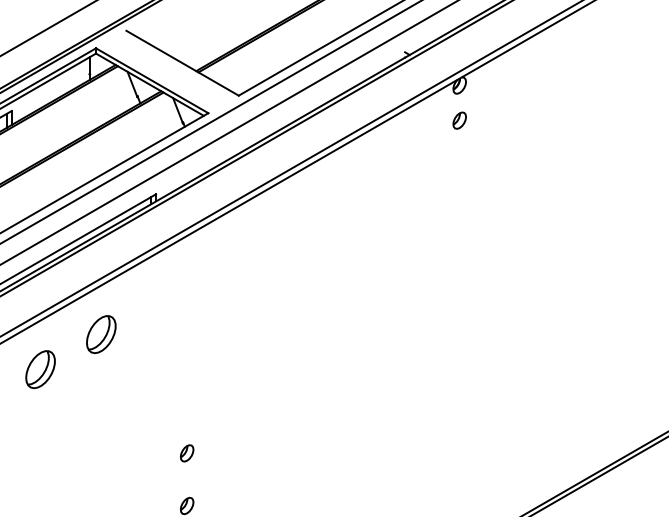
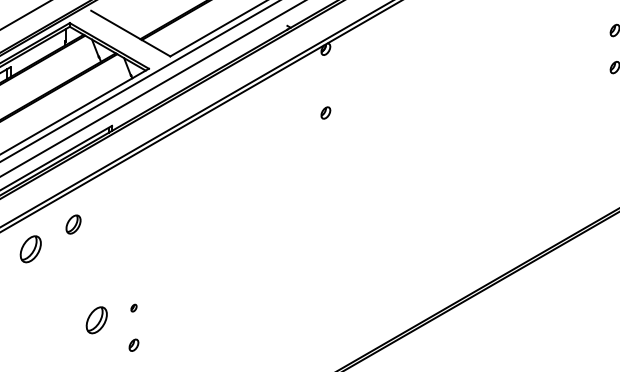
part: (459, 119) -> (325, 112), moved
part: (101, 334) -> (73, 224), size x0.7
part: (186, 452) -> (133, 307), size x0.6
part: (133, 470) -> (96, 320), added

